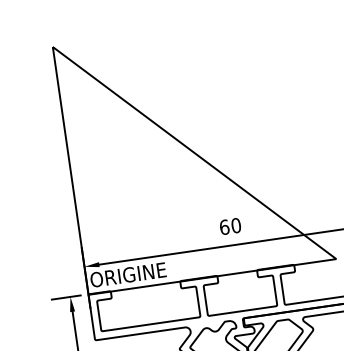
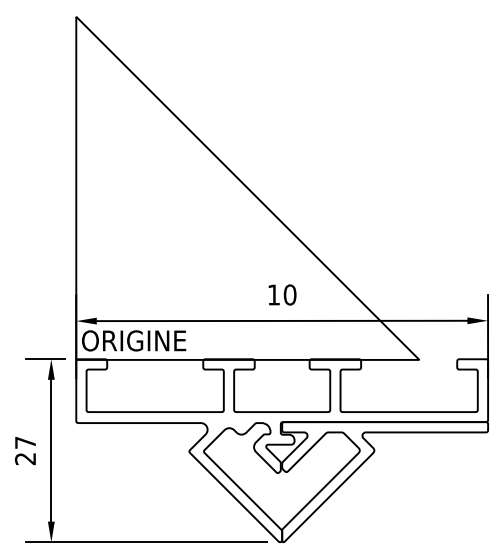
text: (224, 227) -> (273, 294), 60 -> 10

